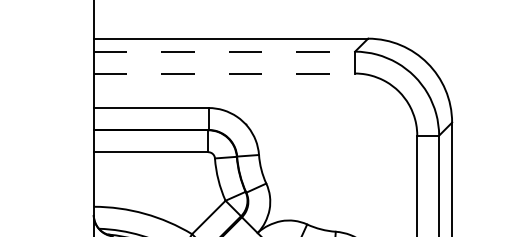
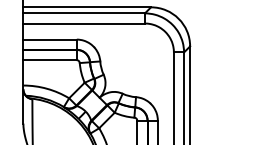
line: (225, 51) -> (84, 13), dashed -> solid
line: (225, 73) -> (84, 23), dashed -> solid

